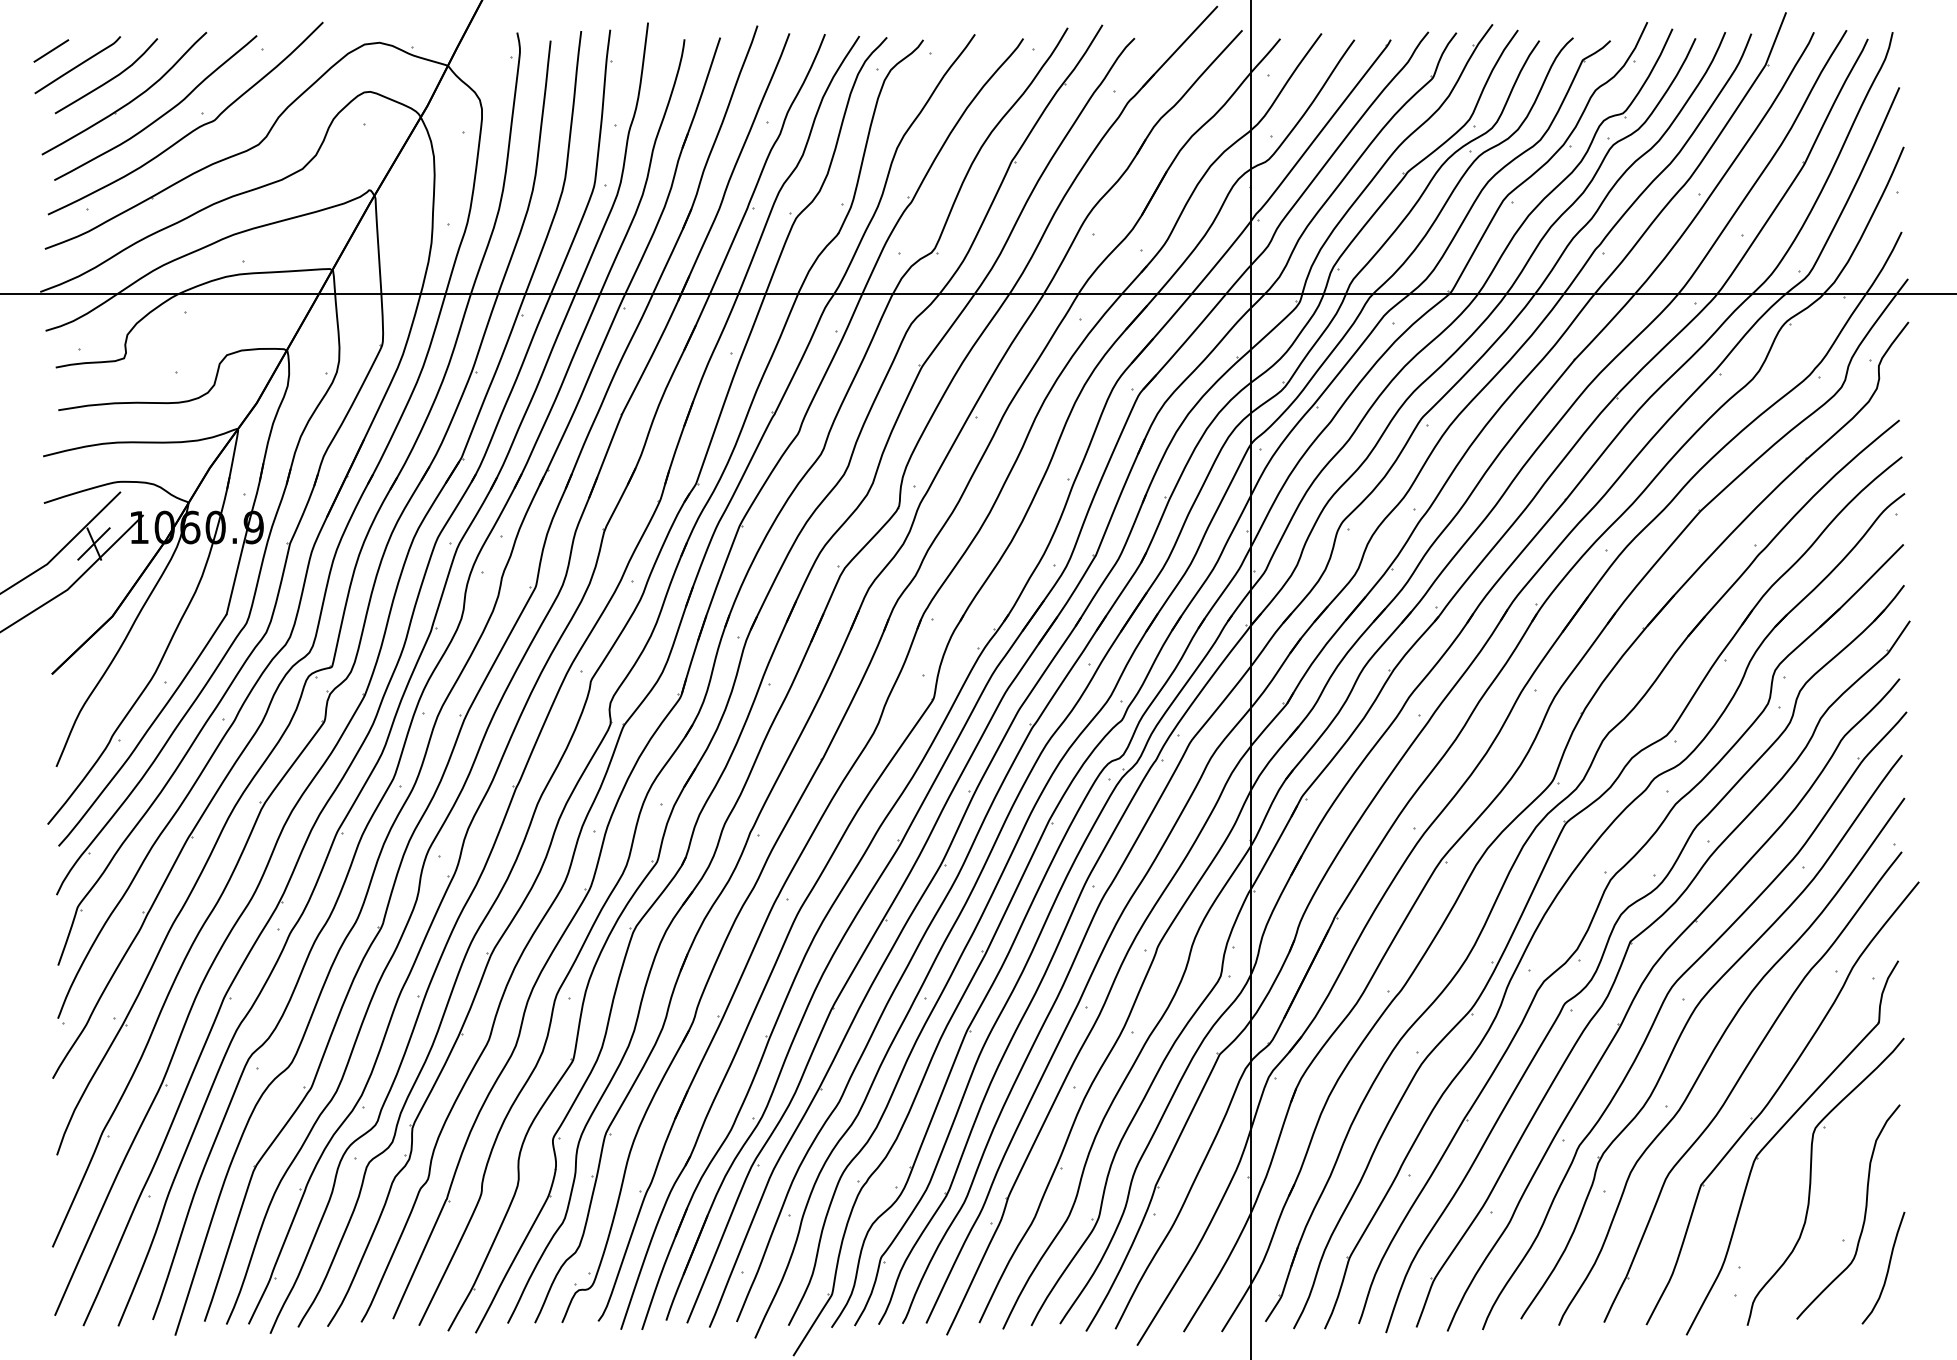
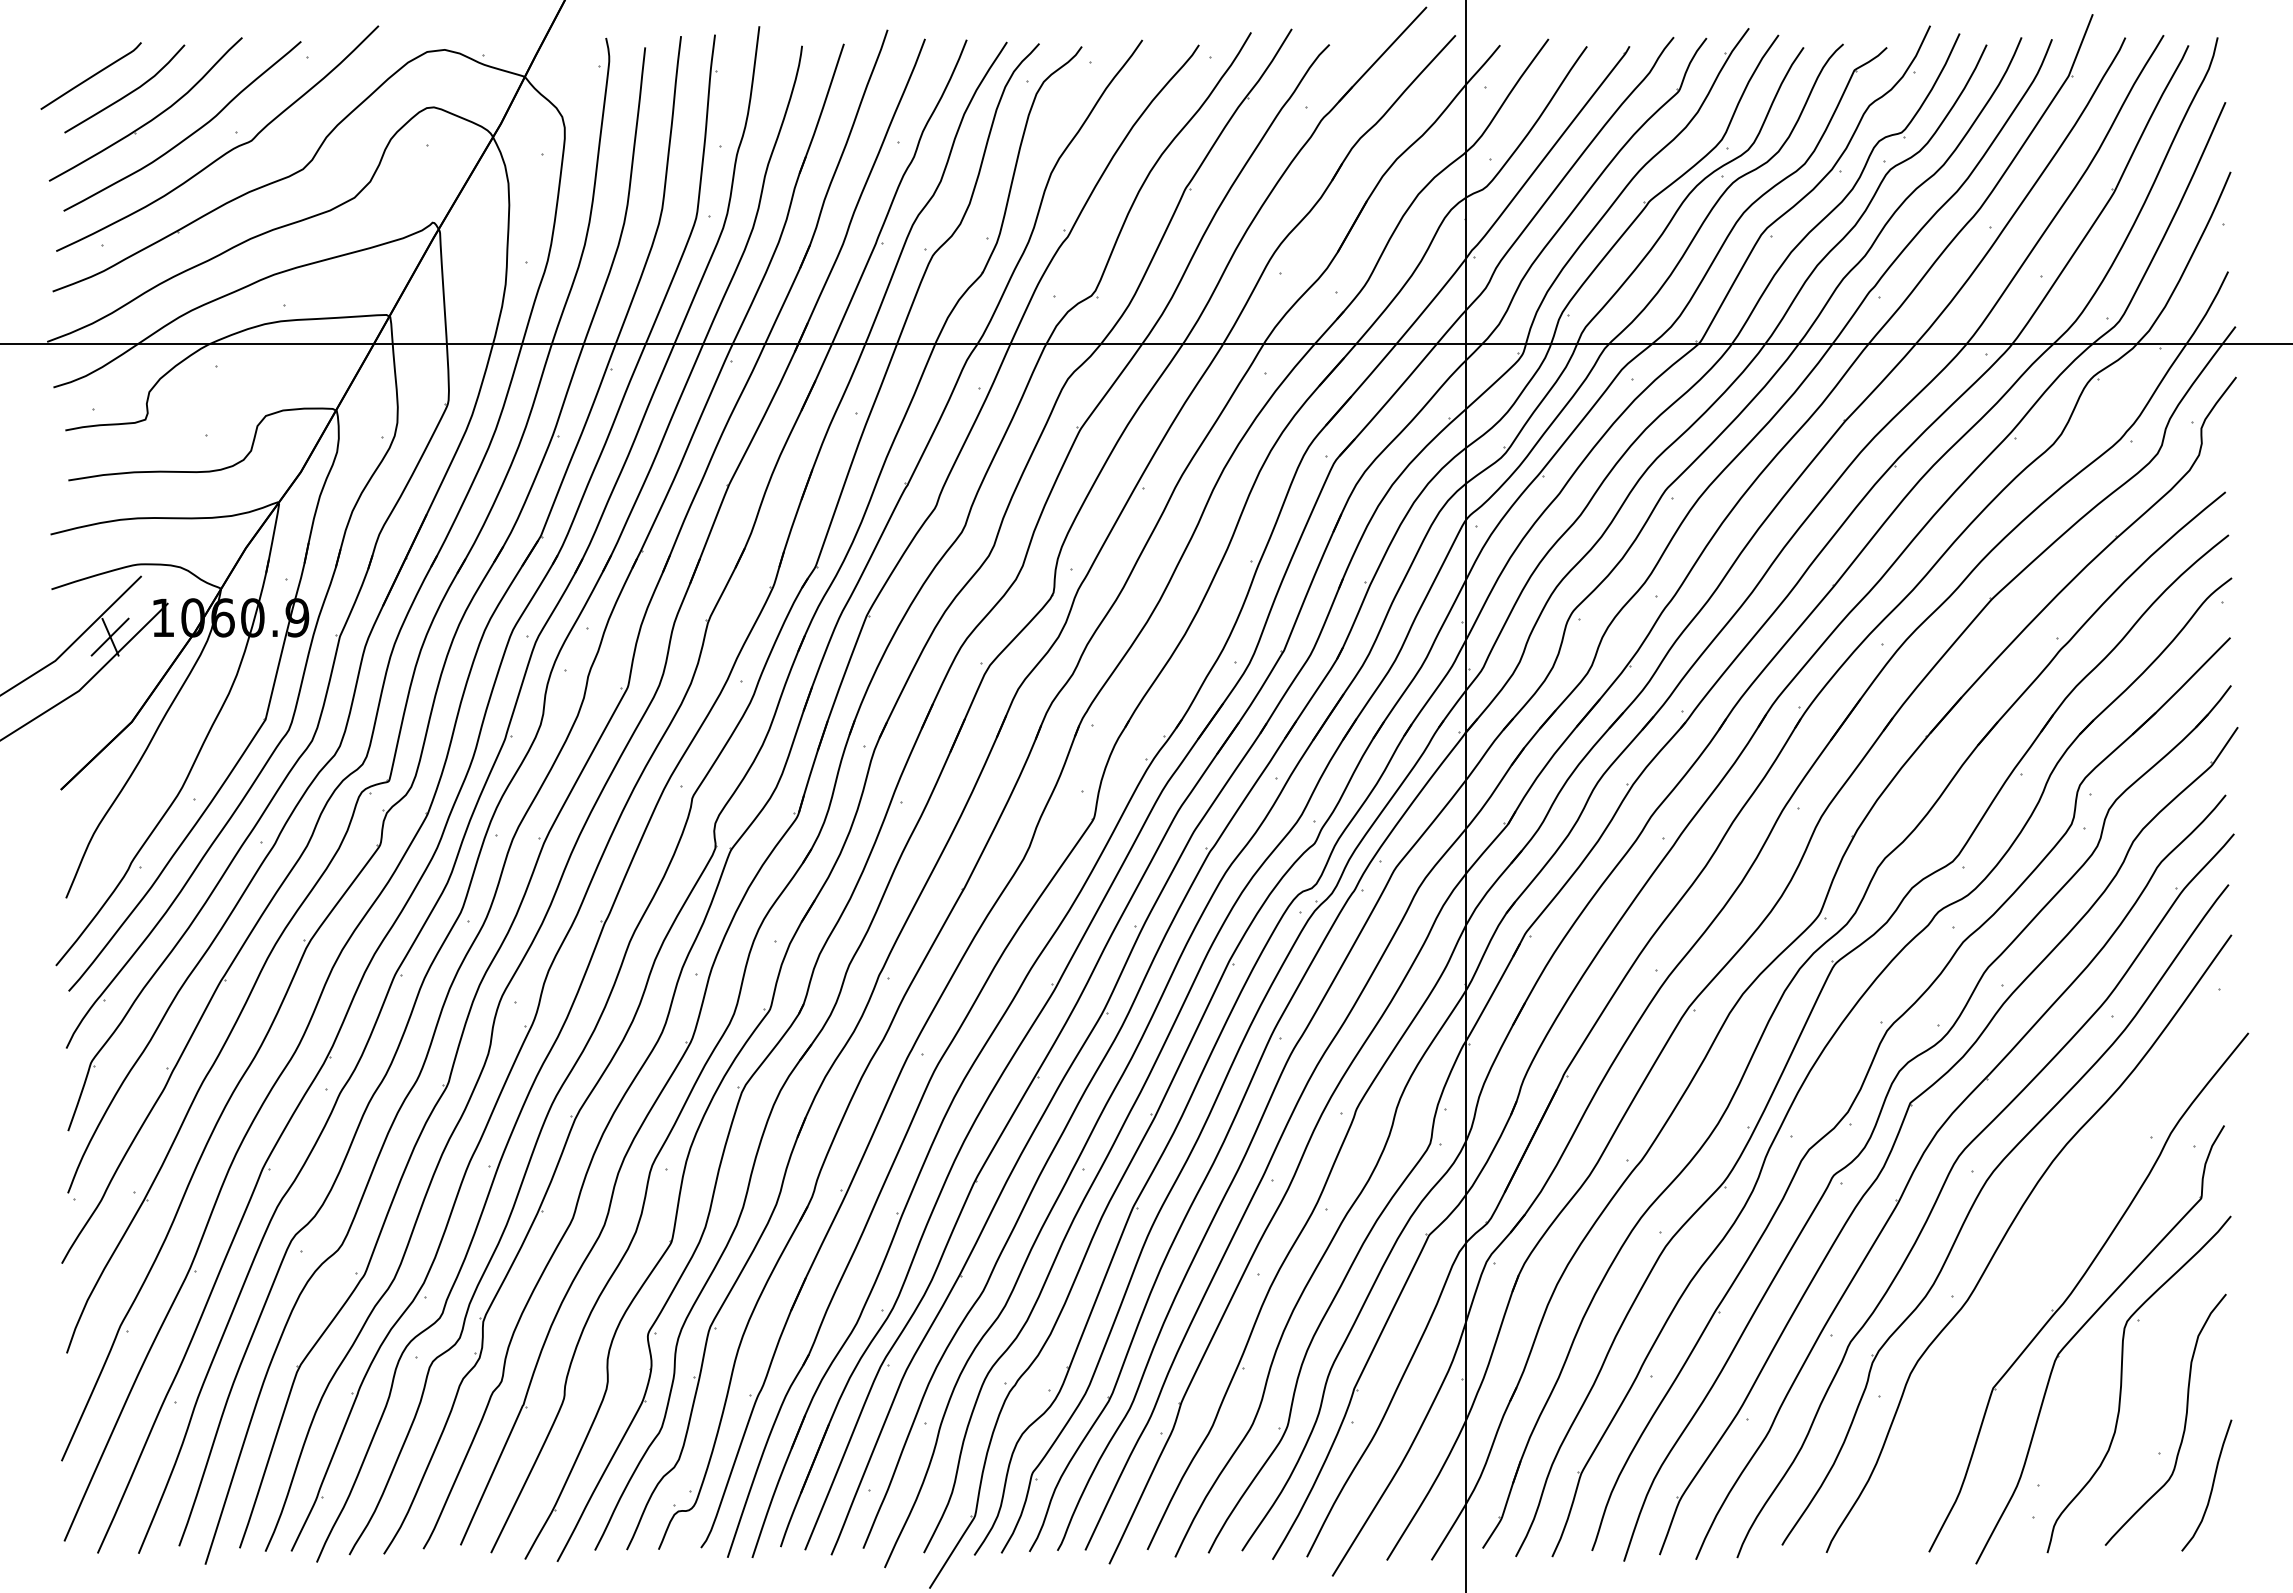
line: (50, 50) -> (59, 59), removed
part: (1740, 1078) -> (2039, 1263), removed

